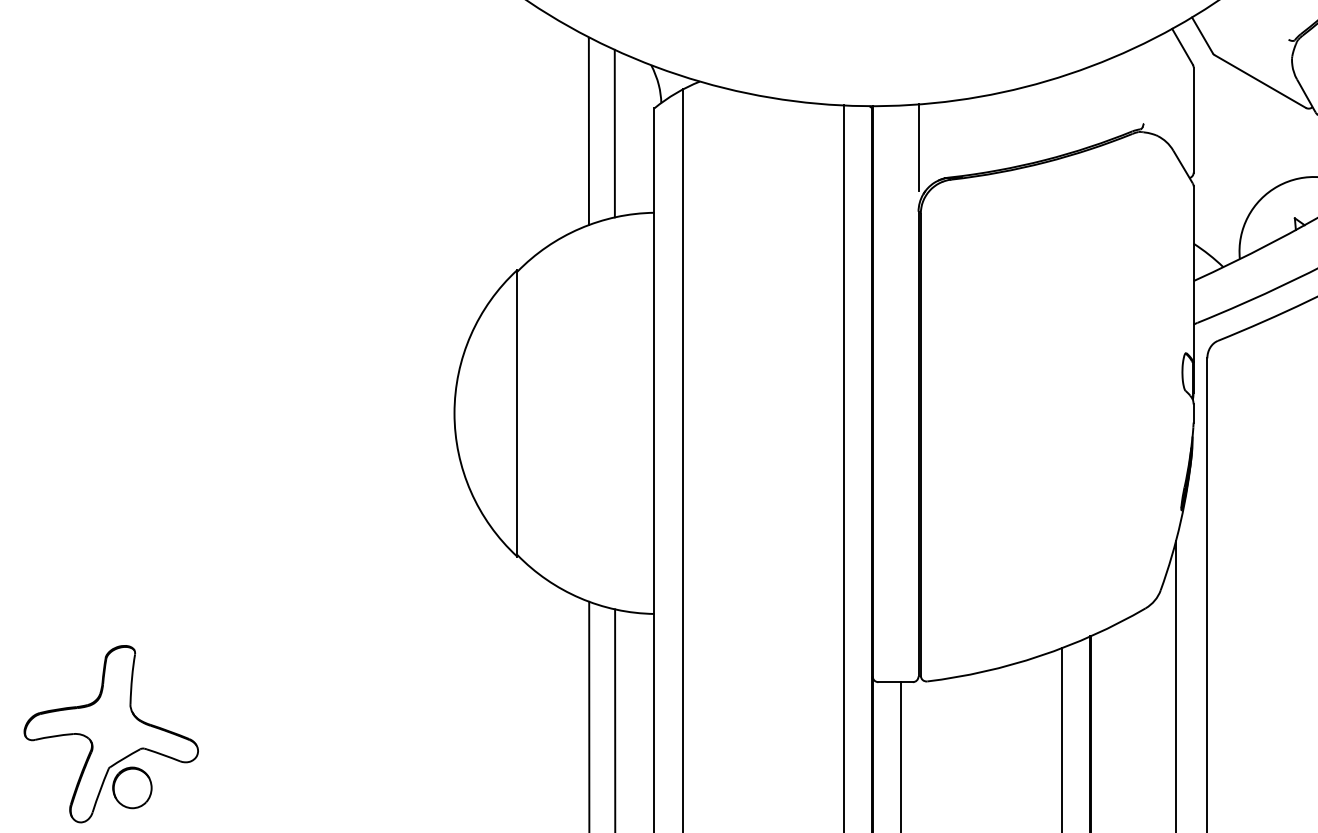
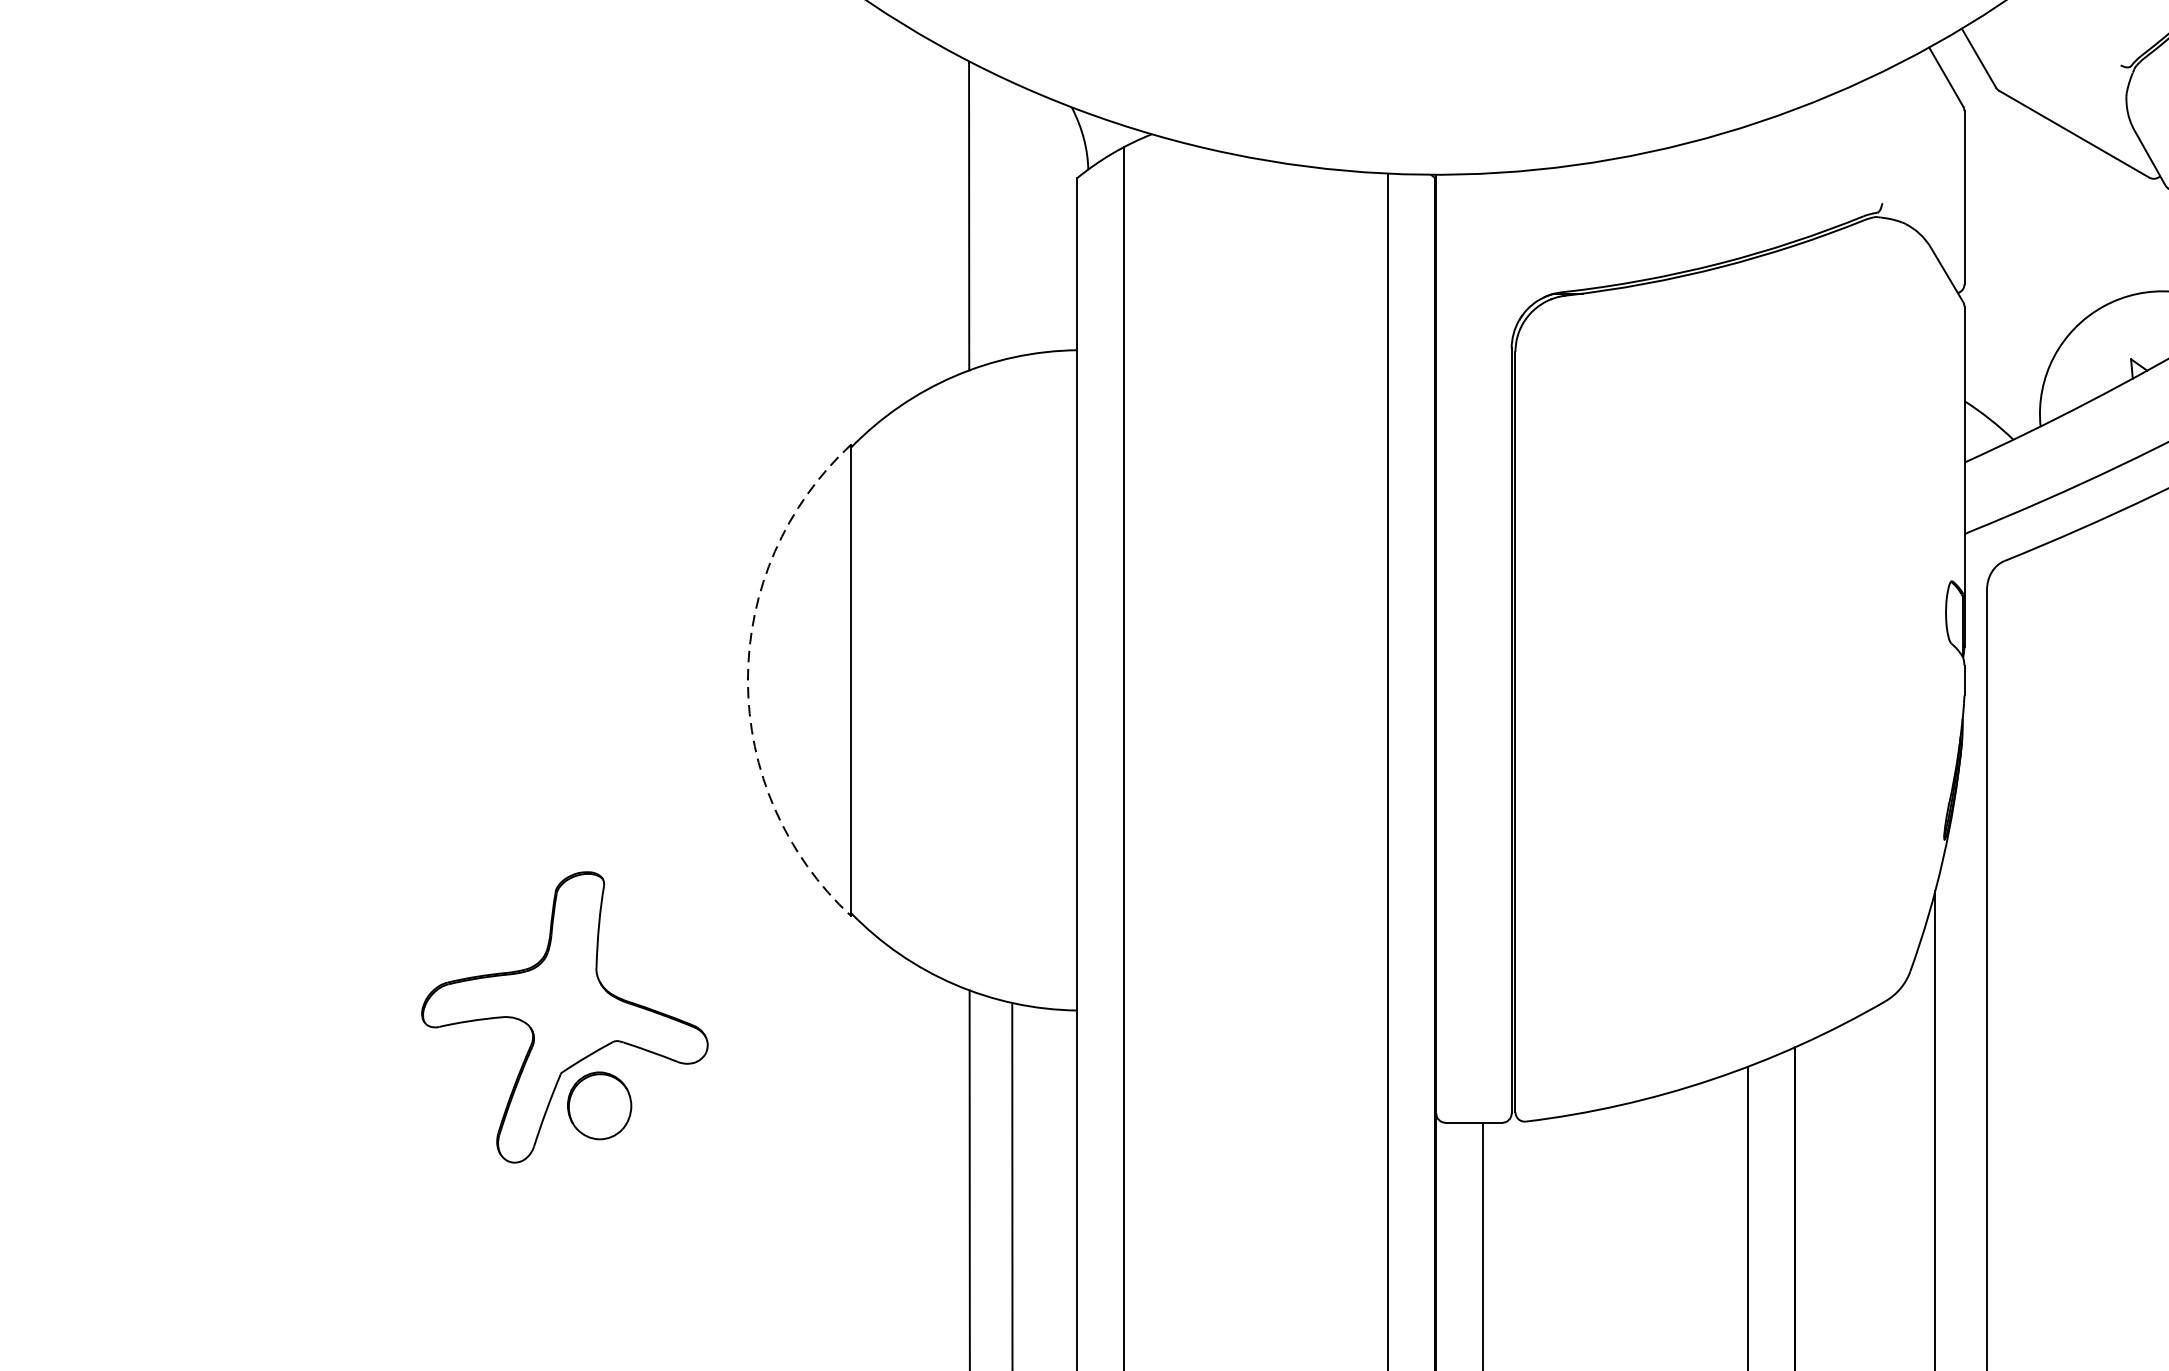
line: (614, 133) -> (1011, 219), removed
line: (918, 147) -> (1511, 242), removed
arc: (454, 413) -> (747, 680), solid -> dashed
part: (110, 734) -> (563, 1017), moved

